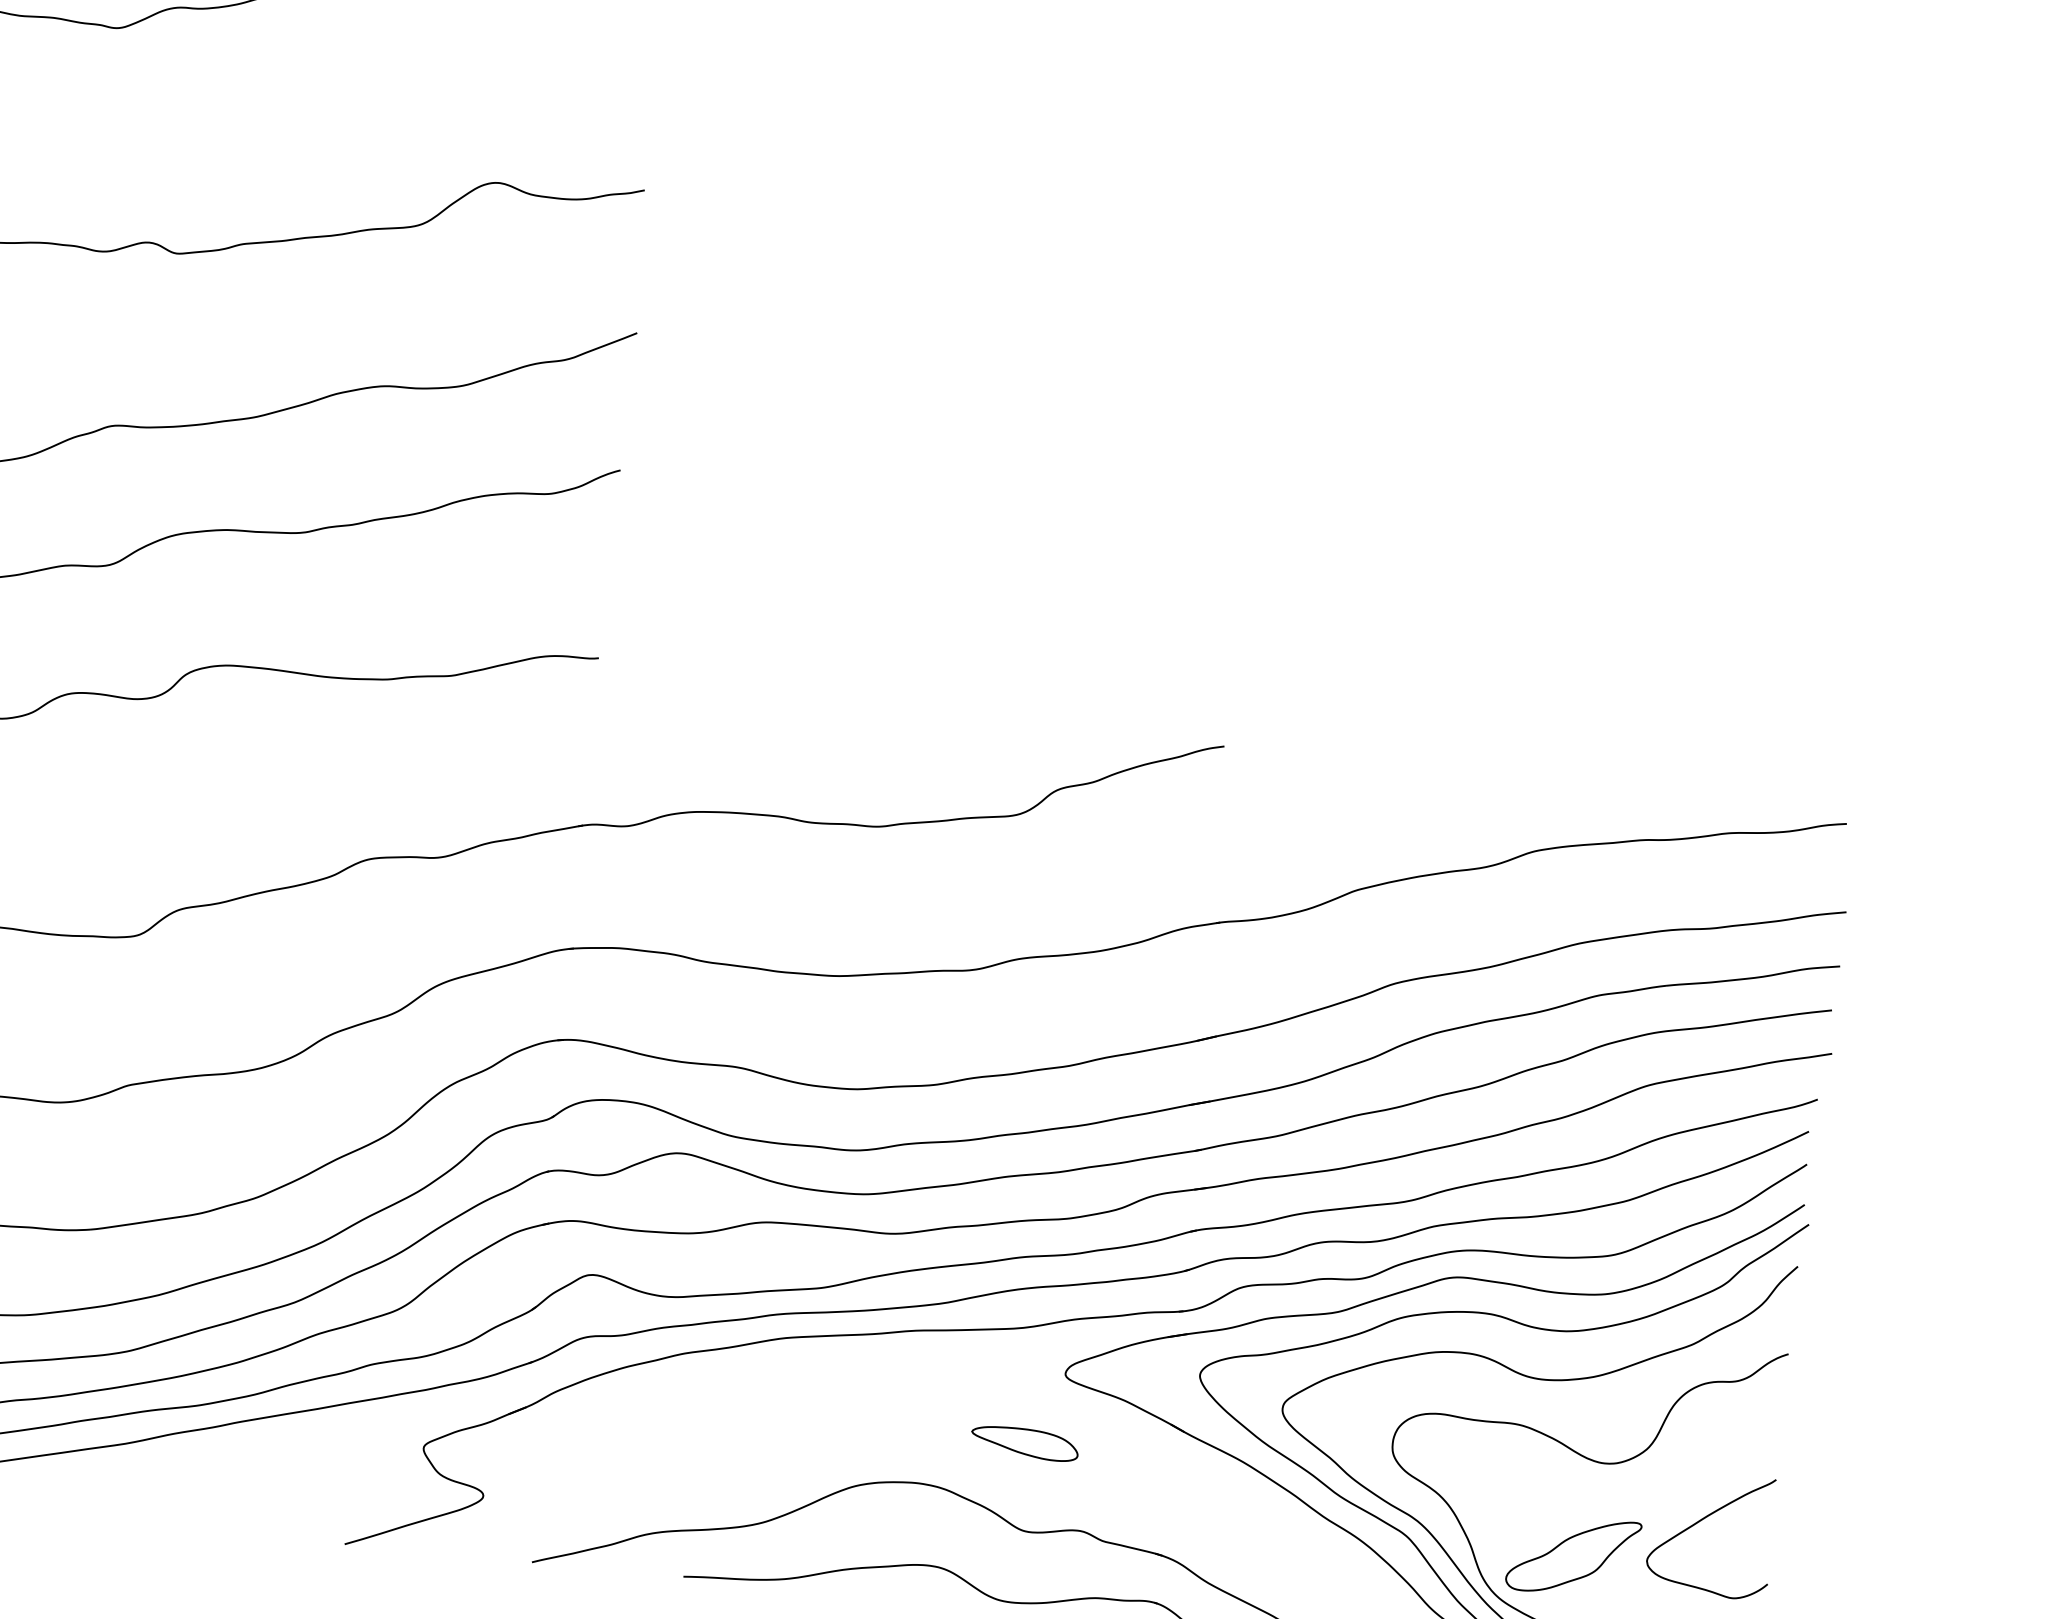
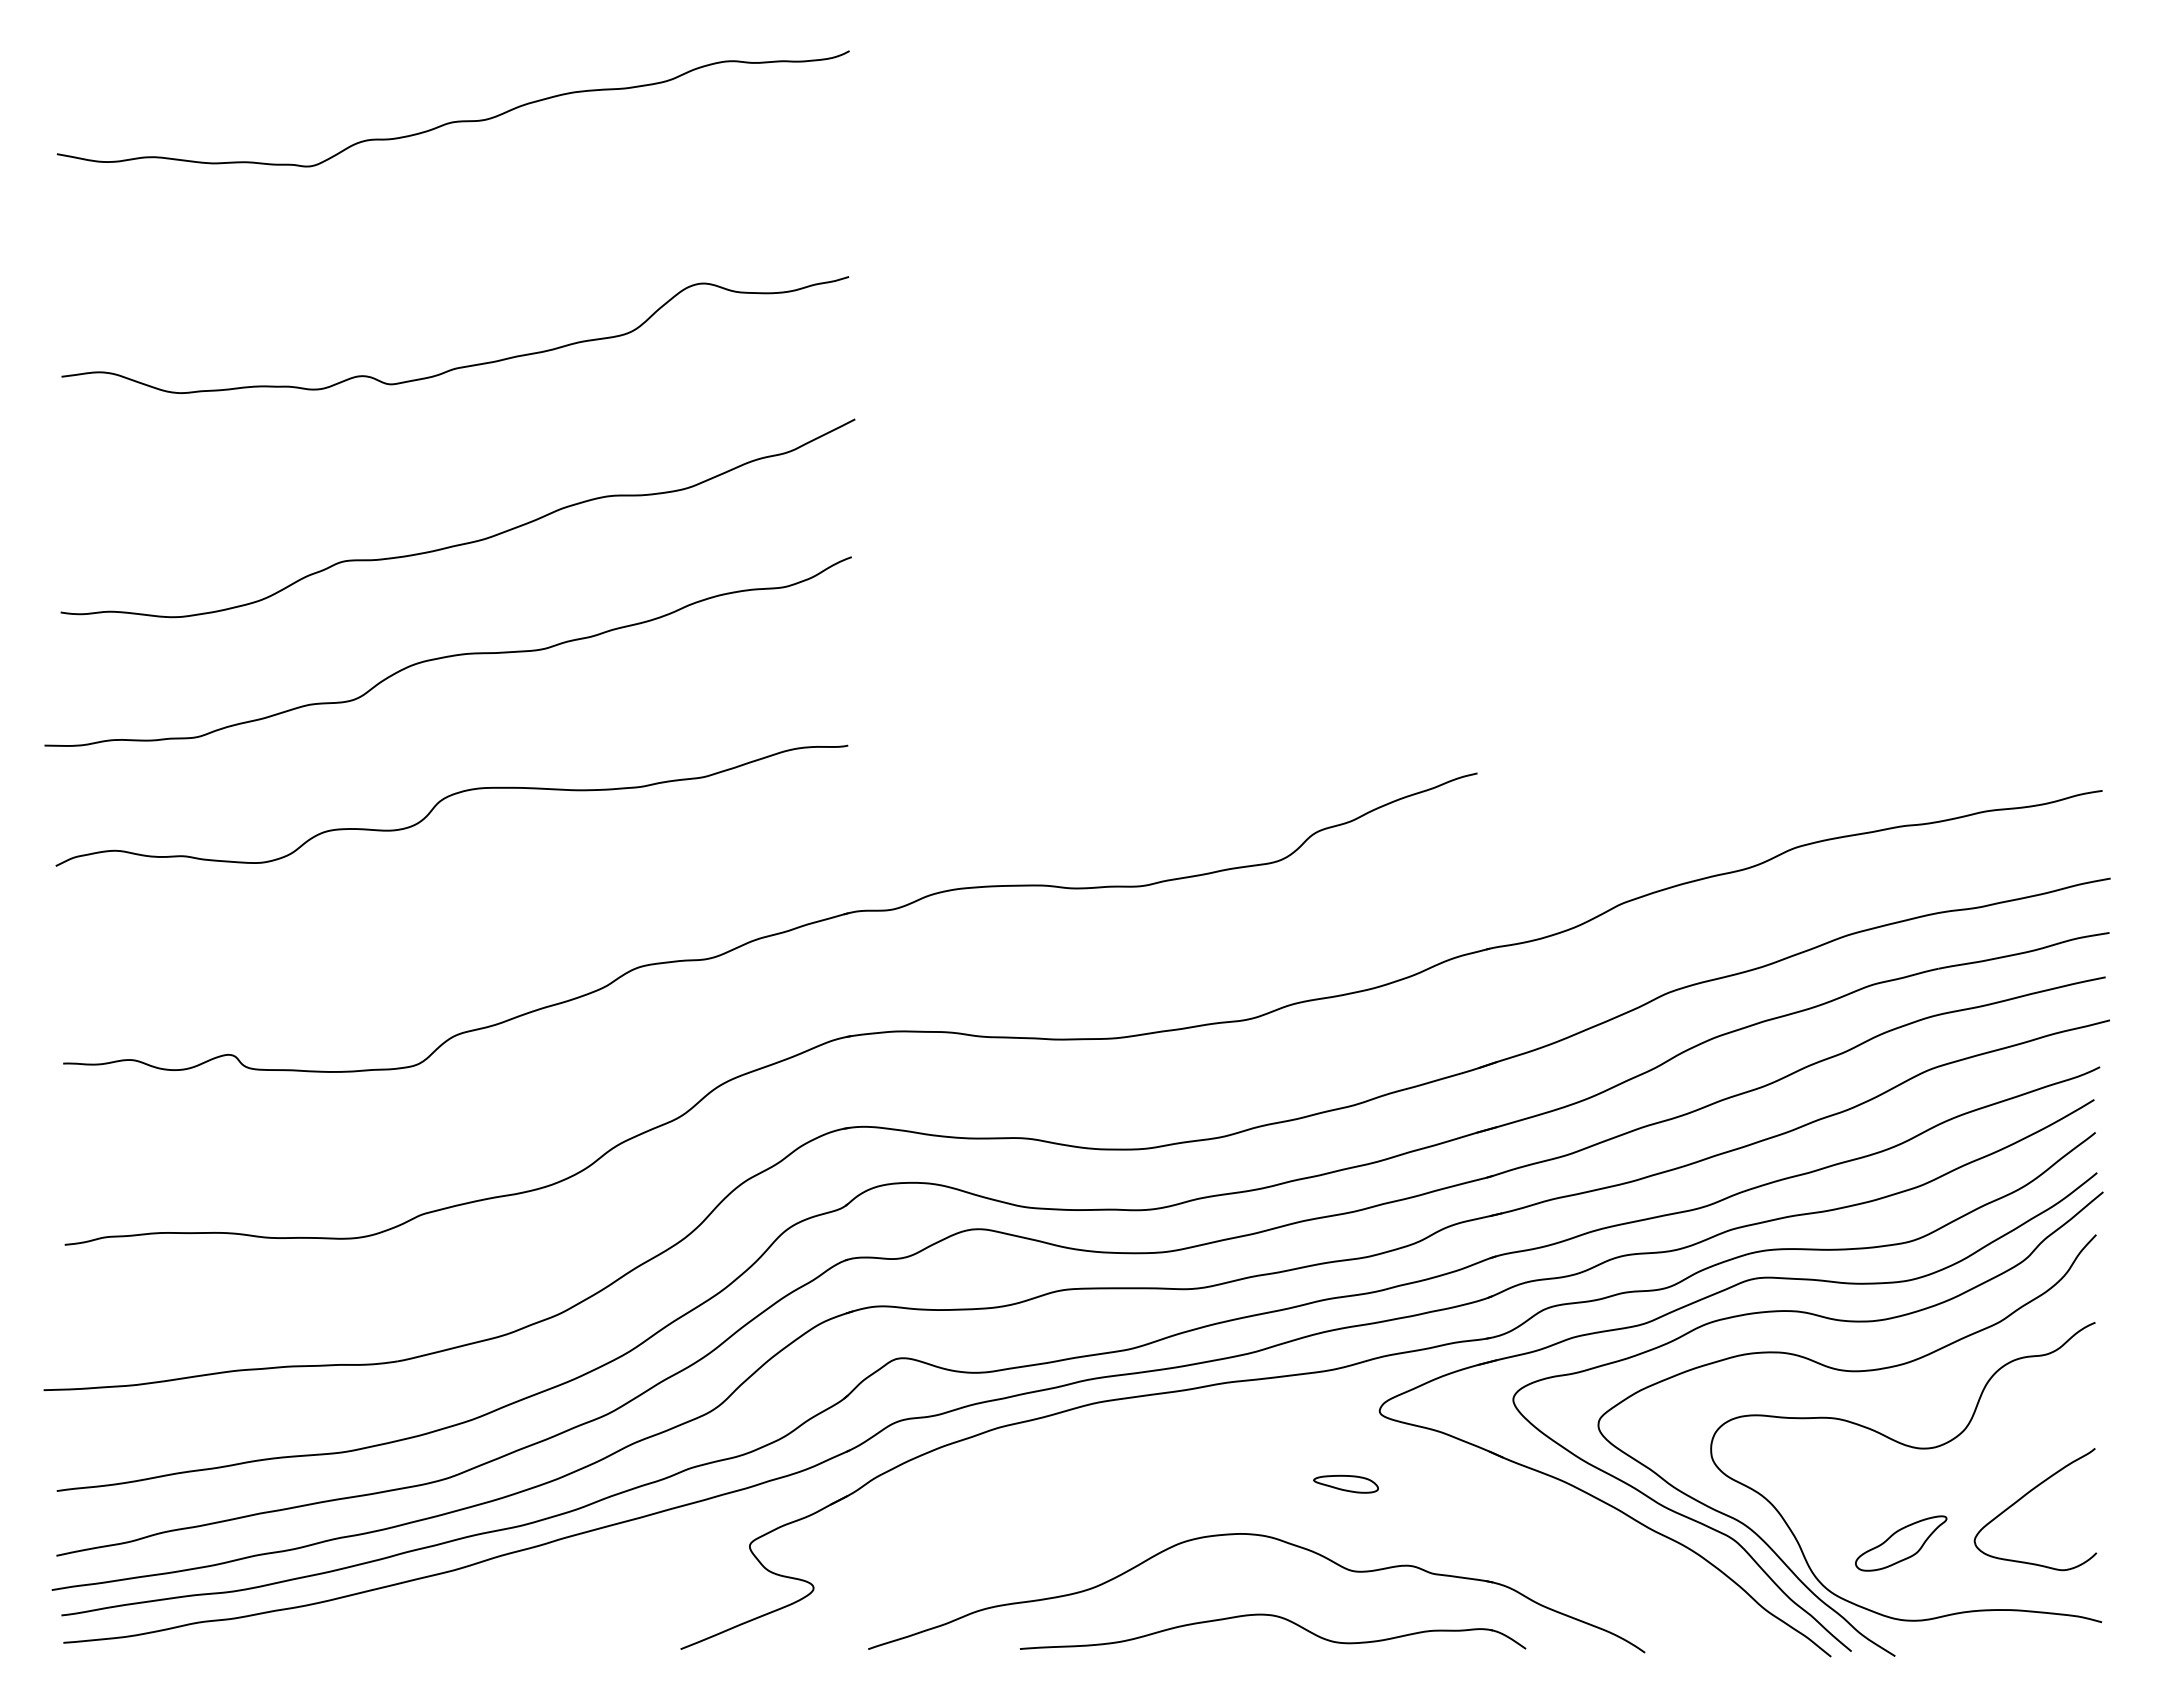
part: (1024, 1443) -> (1345, 1484), size x0.6
part: (1572, 1555) -> (1900, 1543), size x0.7

